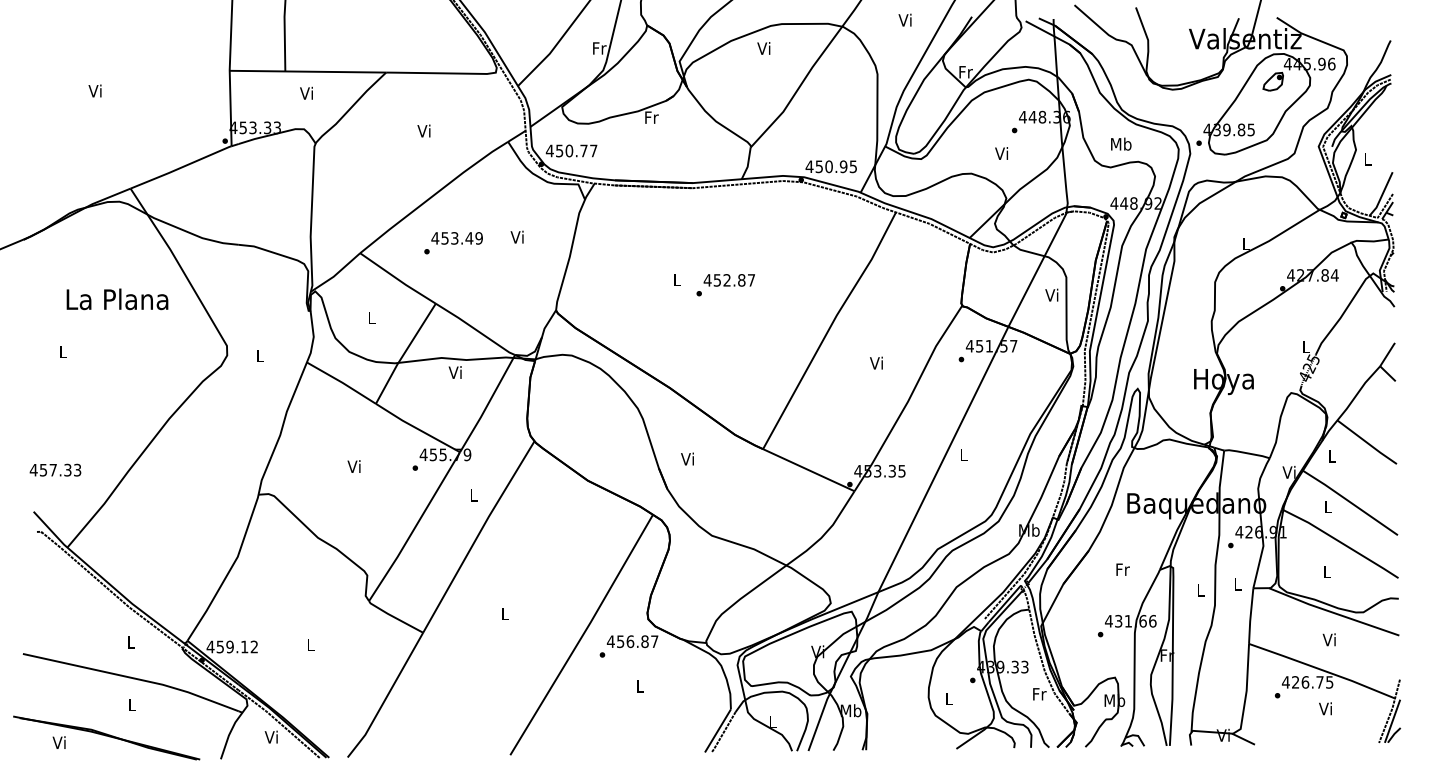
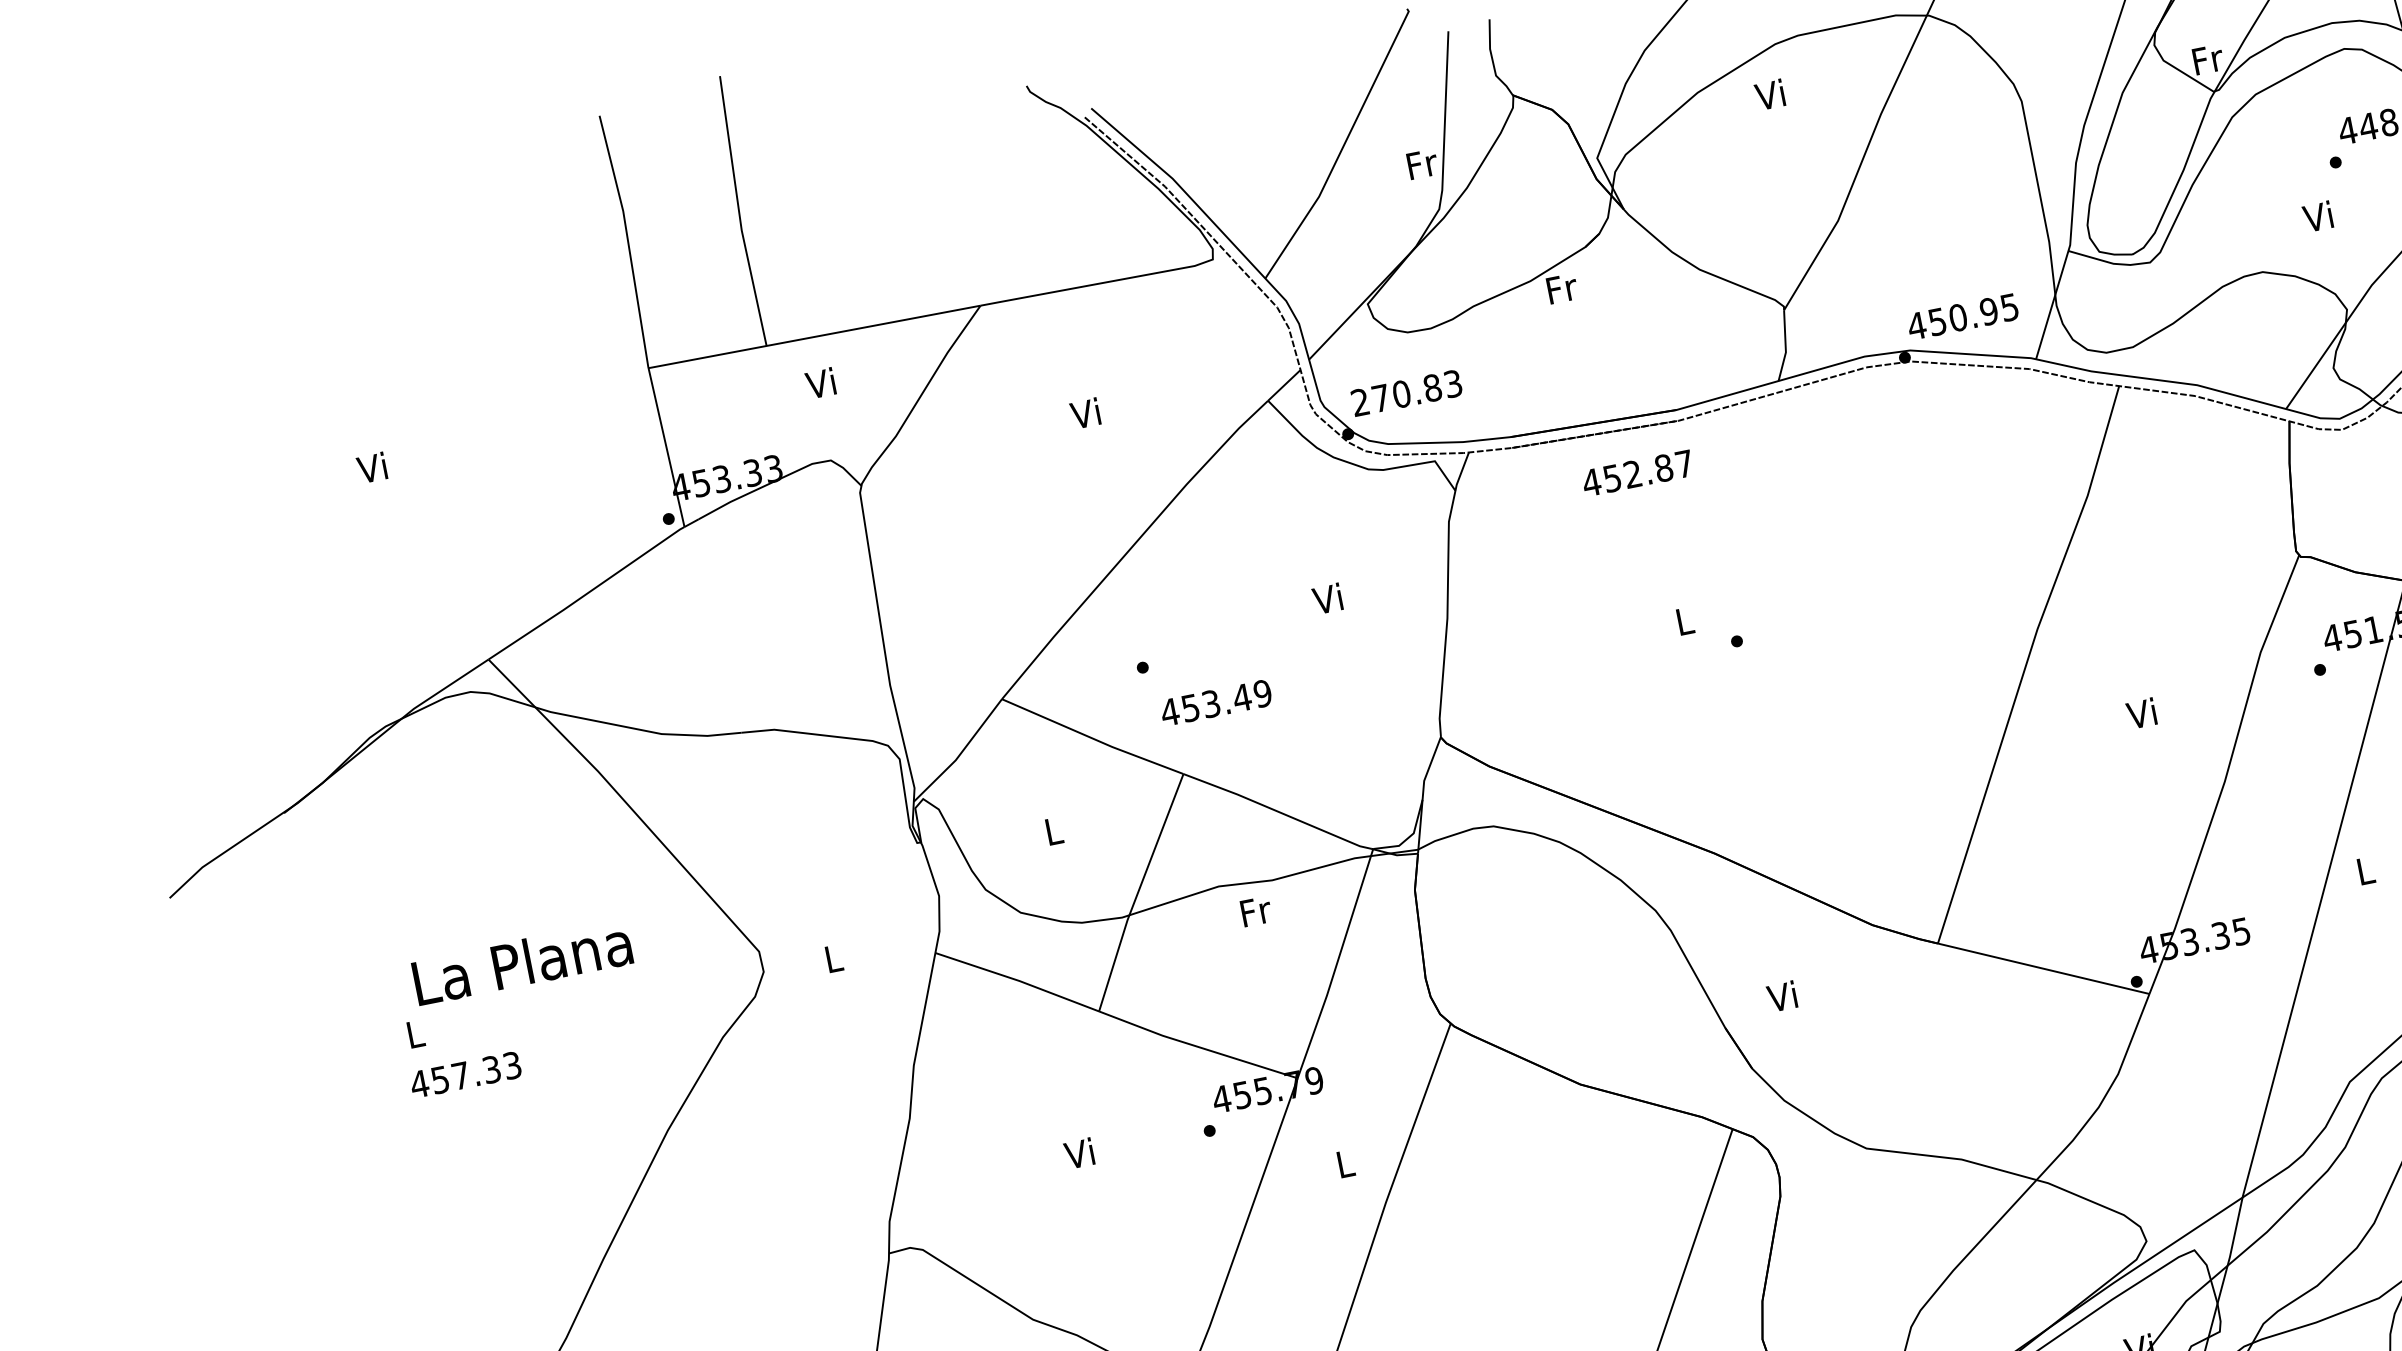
text: (571, 150) -> (1405, 392), 450.77 -> 270.83
text: (456, 238) -> (1214, 703), moved
text: (728, 280) -> (1635, 474), moved
text: (117, 299) -> (522, 962), moved
text: (455, 372) -> (1254, 911), Vi -> Fr
text: (55, 469) -> (465, 1073), moved

